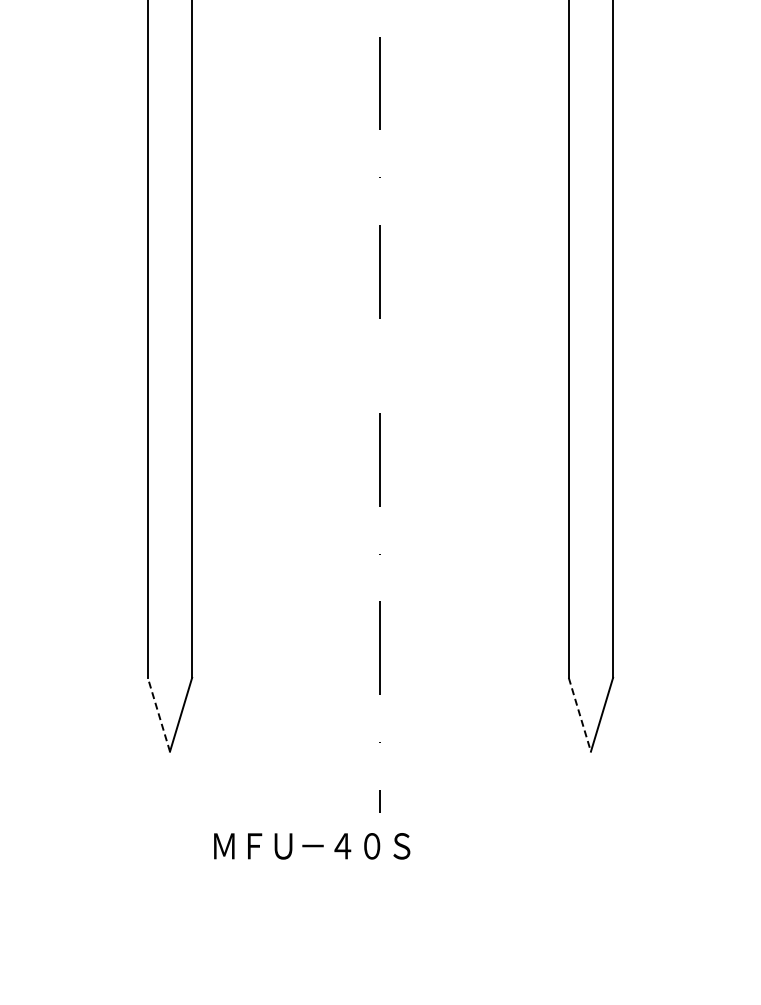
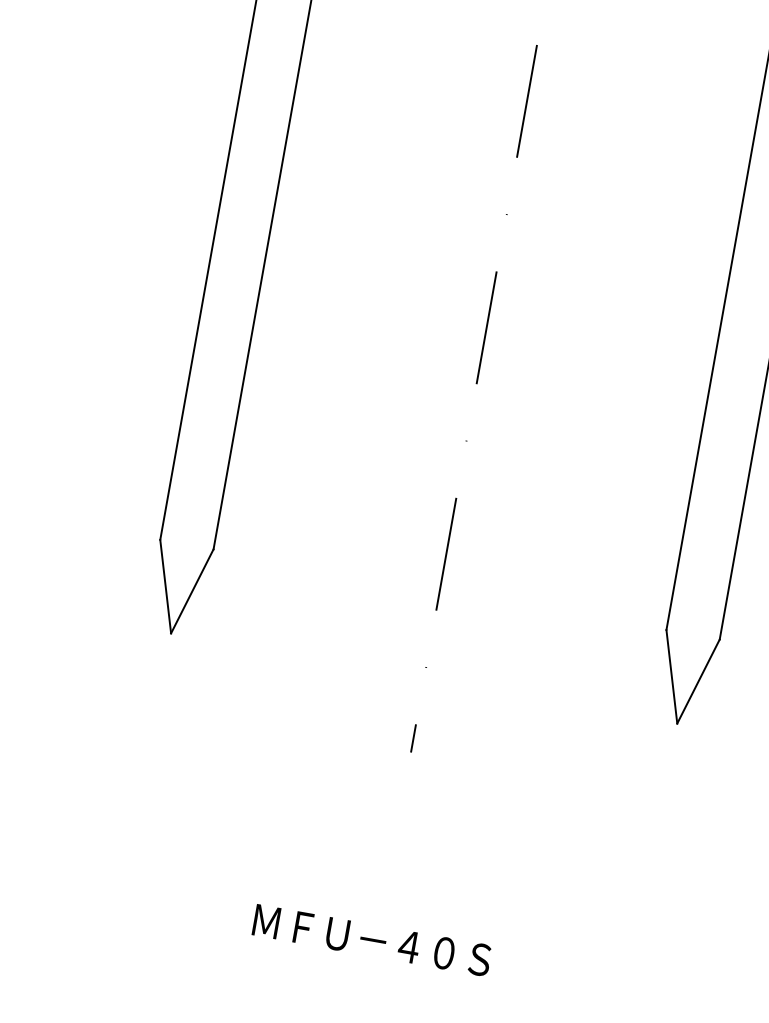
line: (158, 714) -> (165, 586), dashed -> solid
line: (579, 714) -> (671, 676), dashed -> solid
text: (312, 846) -> (372, 940), moved

